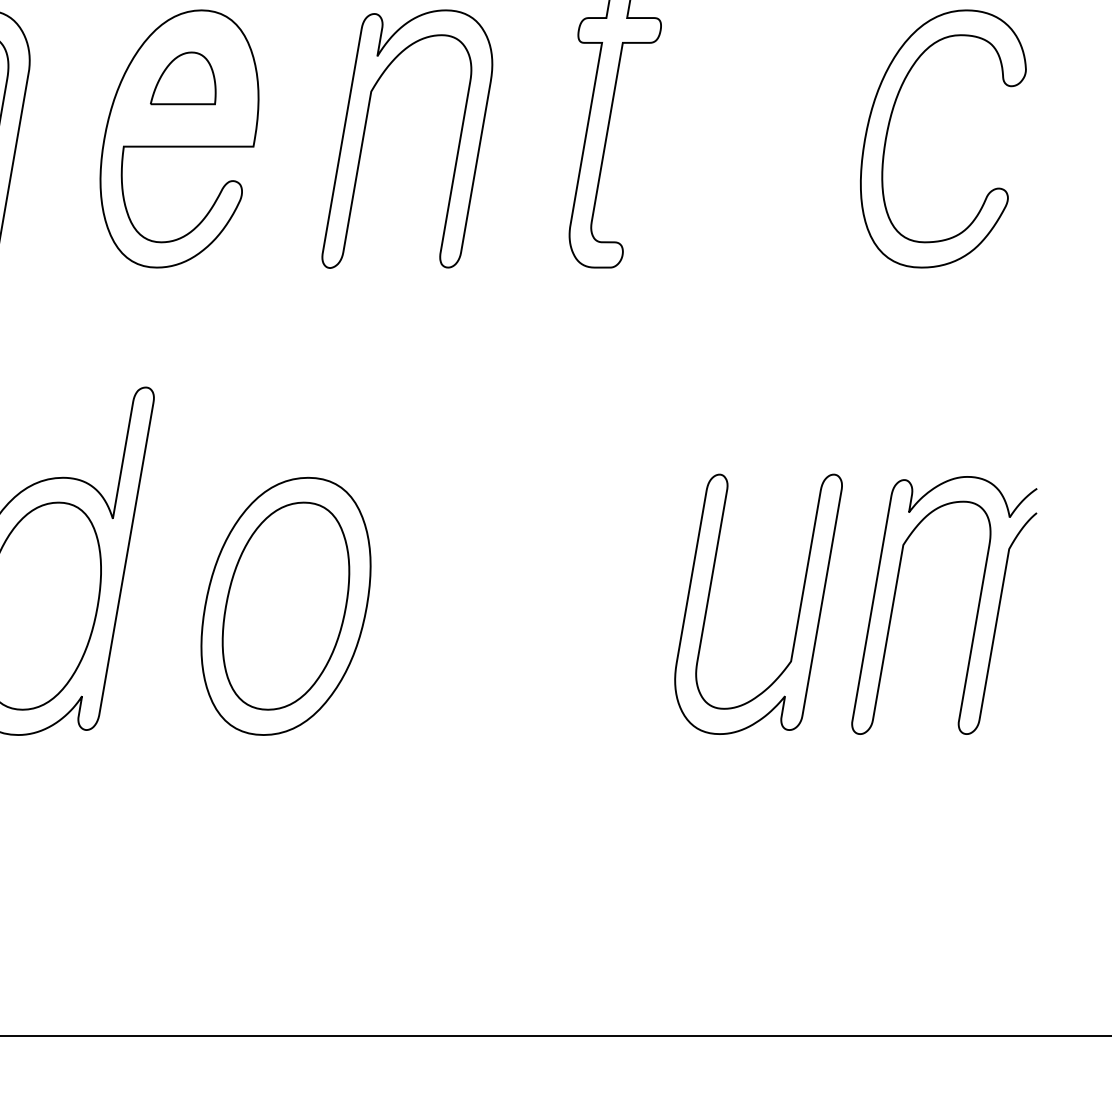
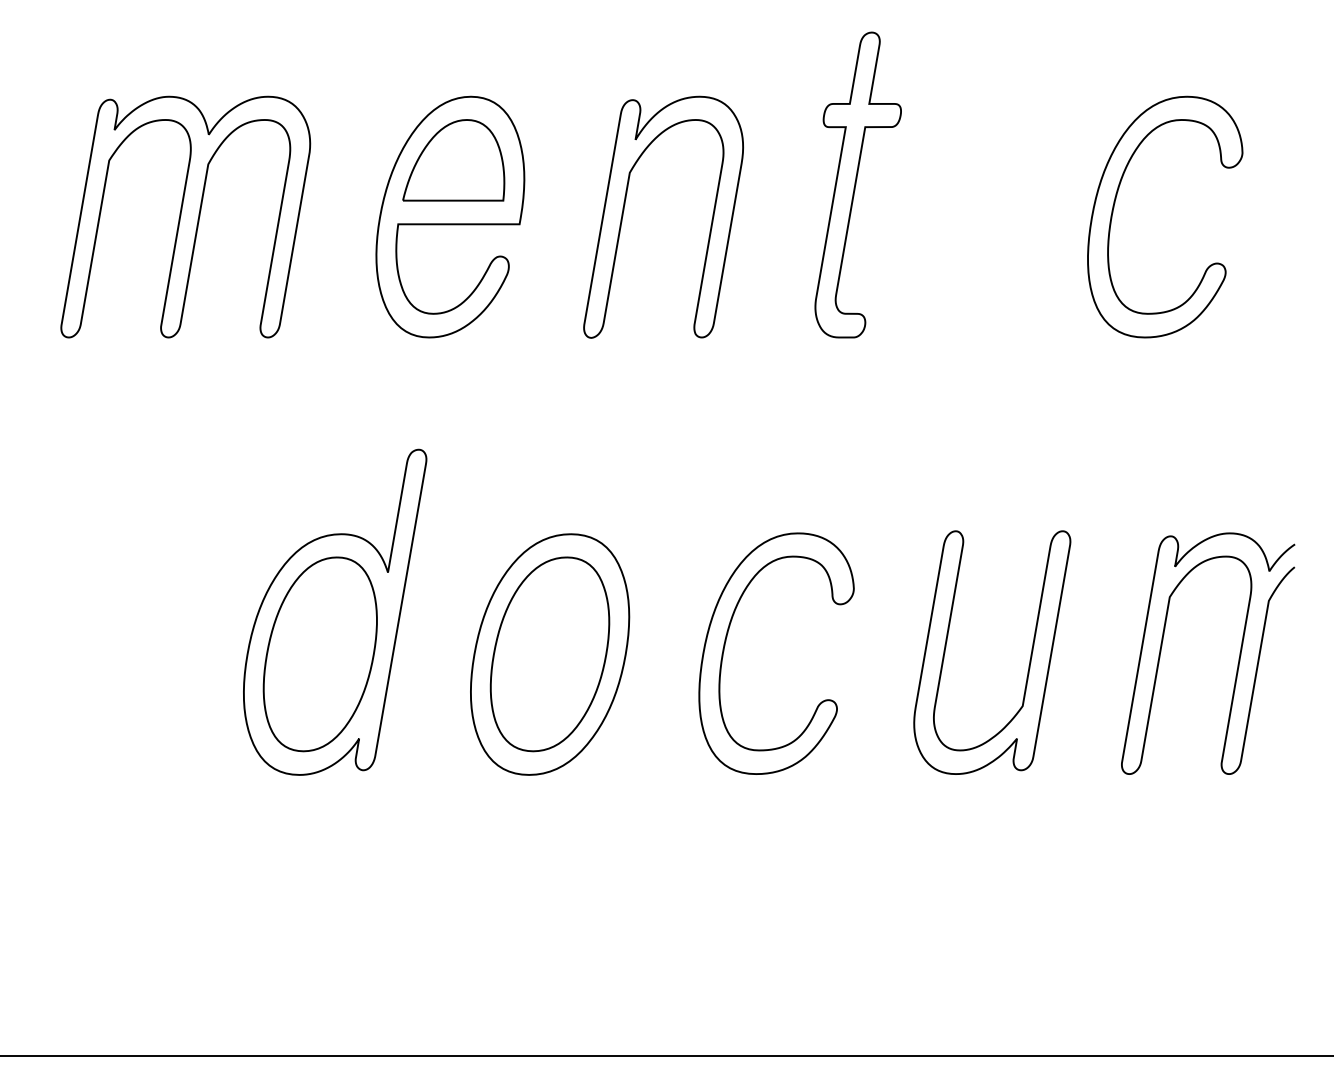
part: (182, 78) -> (453, 160), size x1.67
part: (474, 592) -> (726, 641), added
curve: (976, 610) -> (1238, 658), moved

